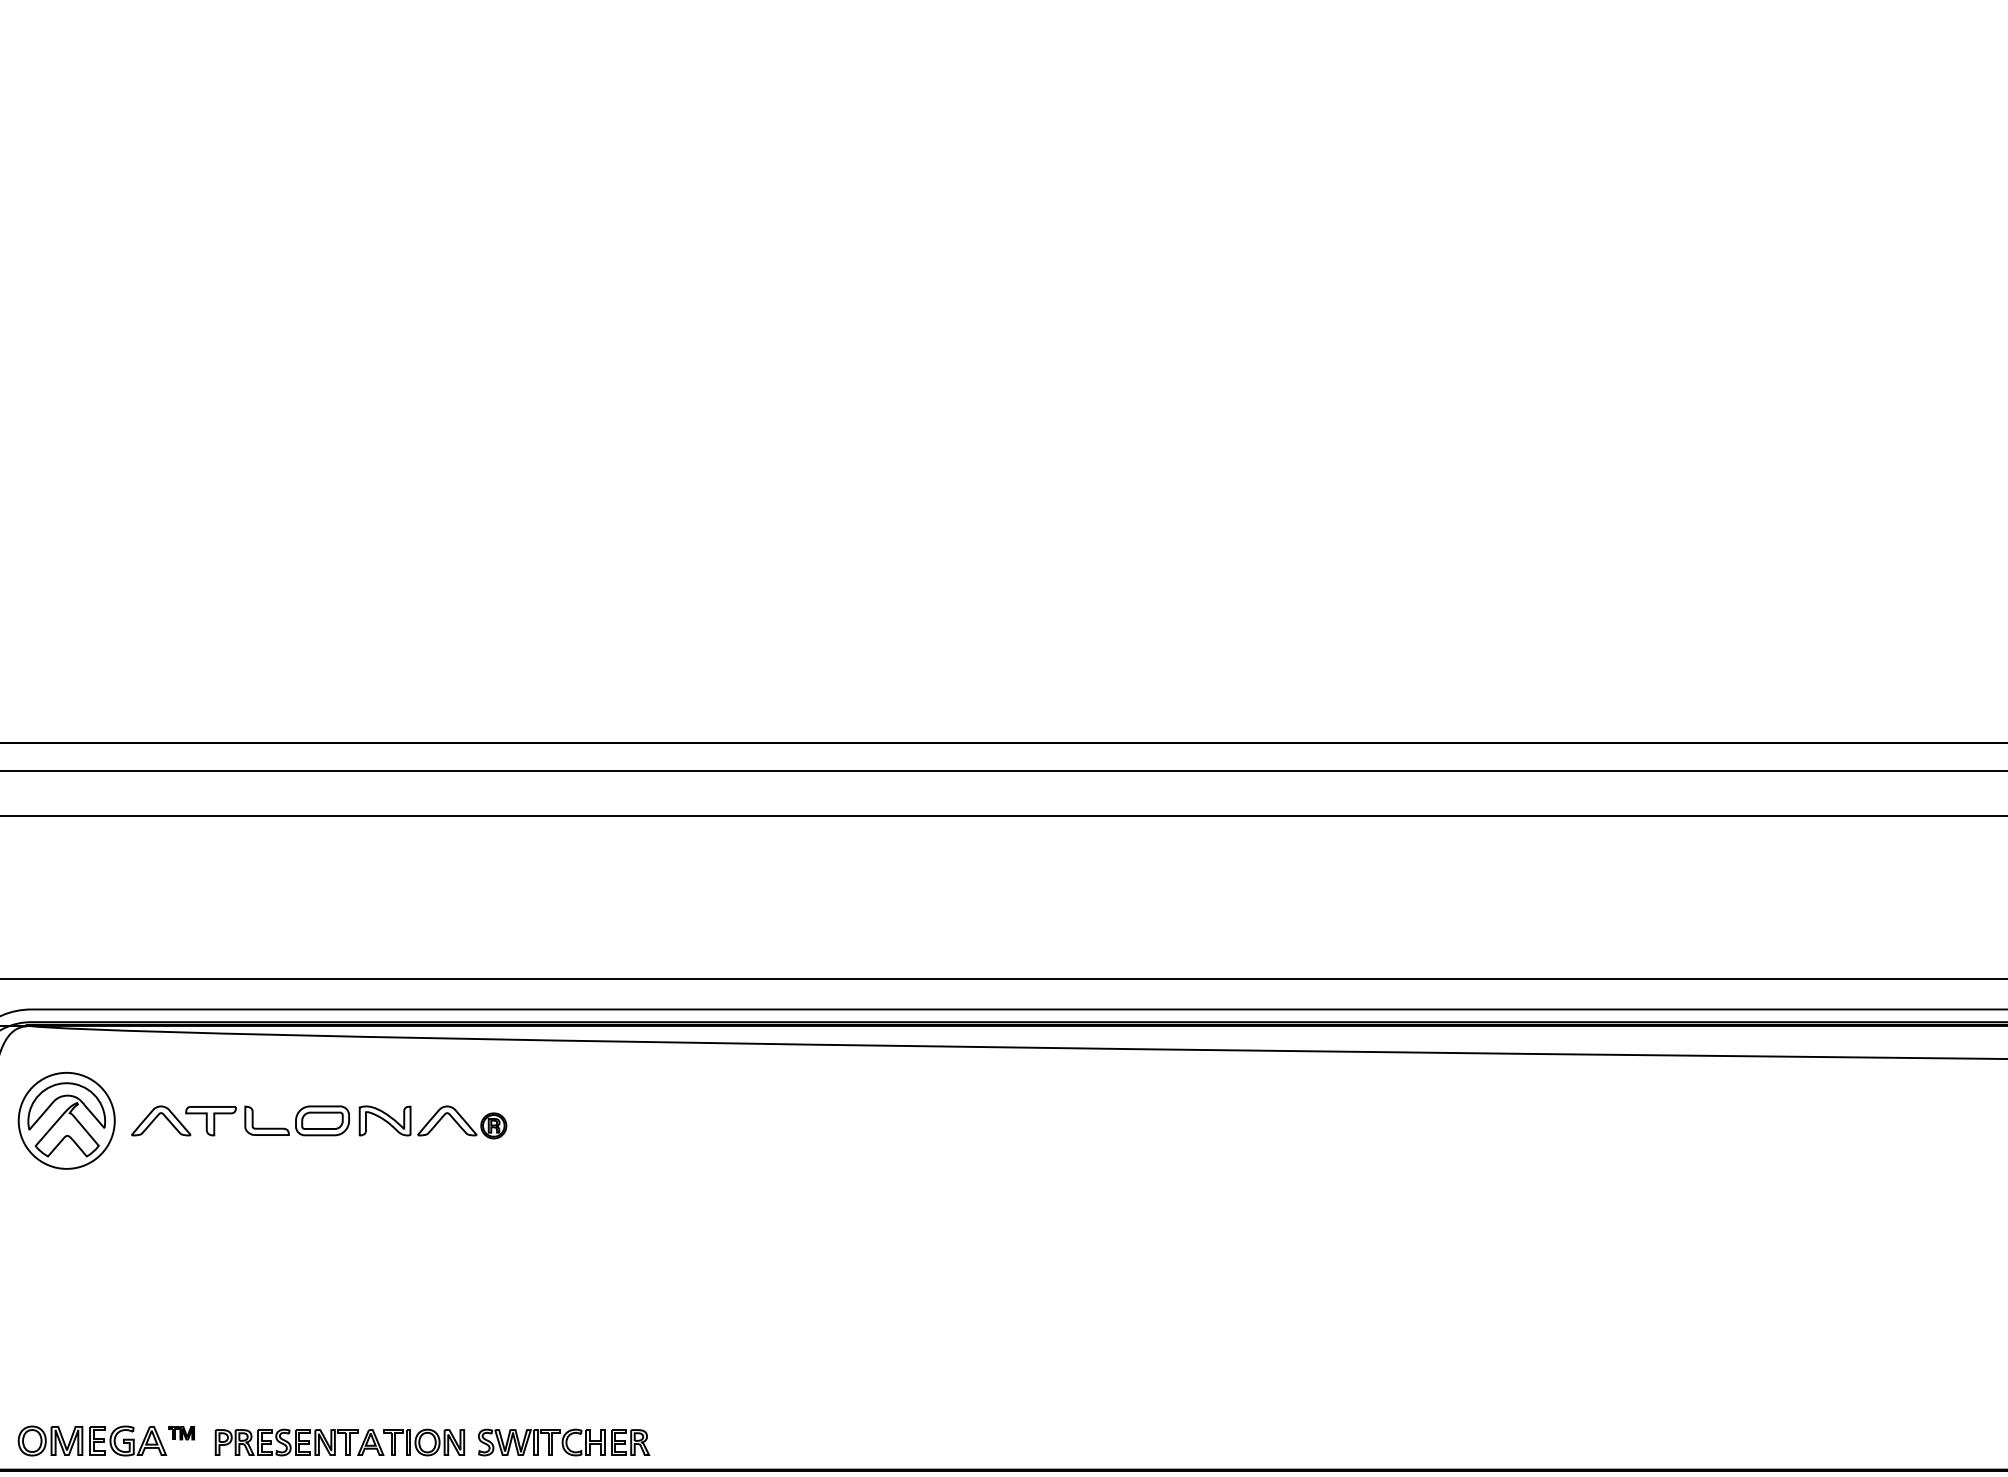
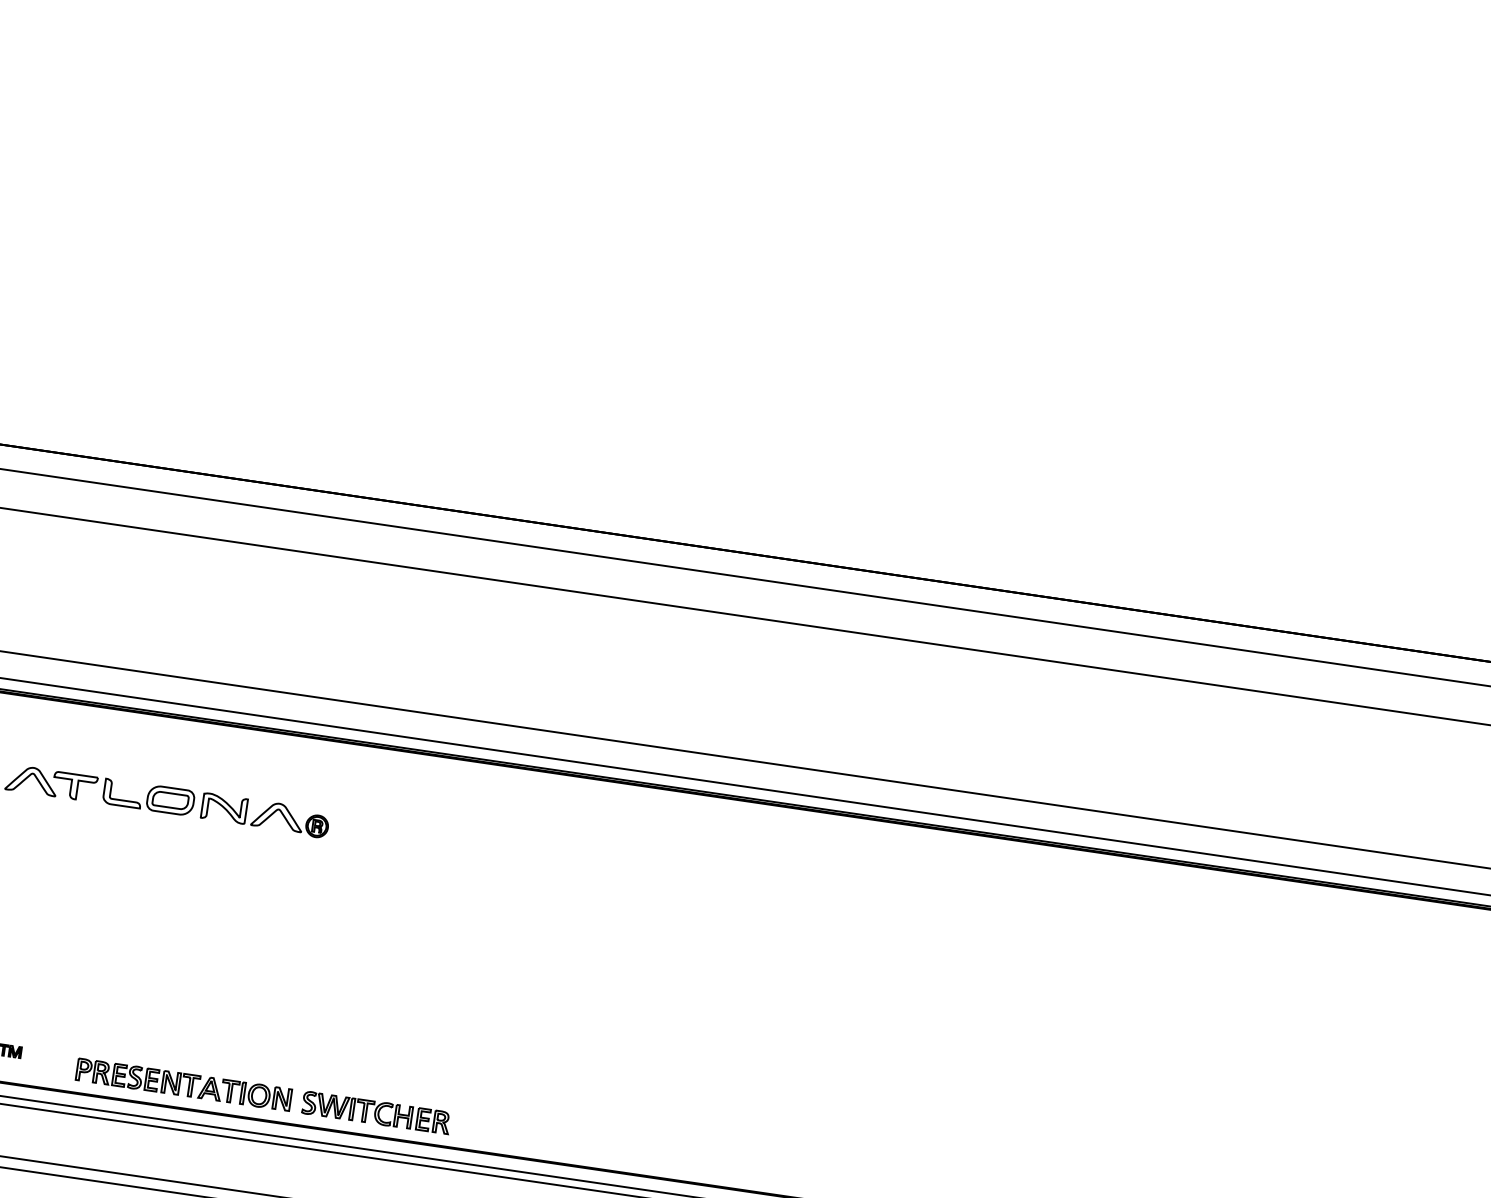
part: (432, 1442) -> (263, 1096), moved

